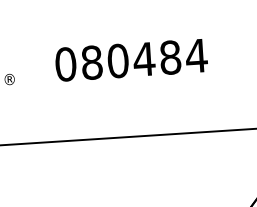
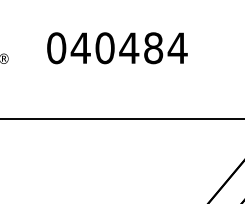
text: (91, 63) -> (80, 48), 080484 -> 040484

